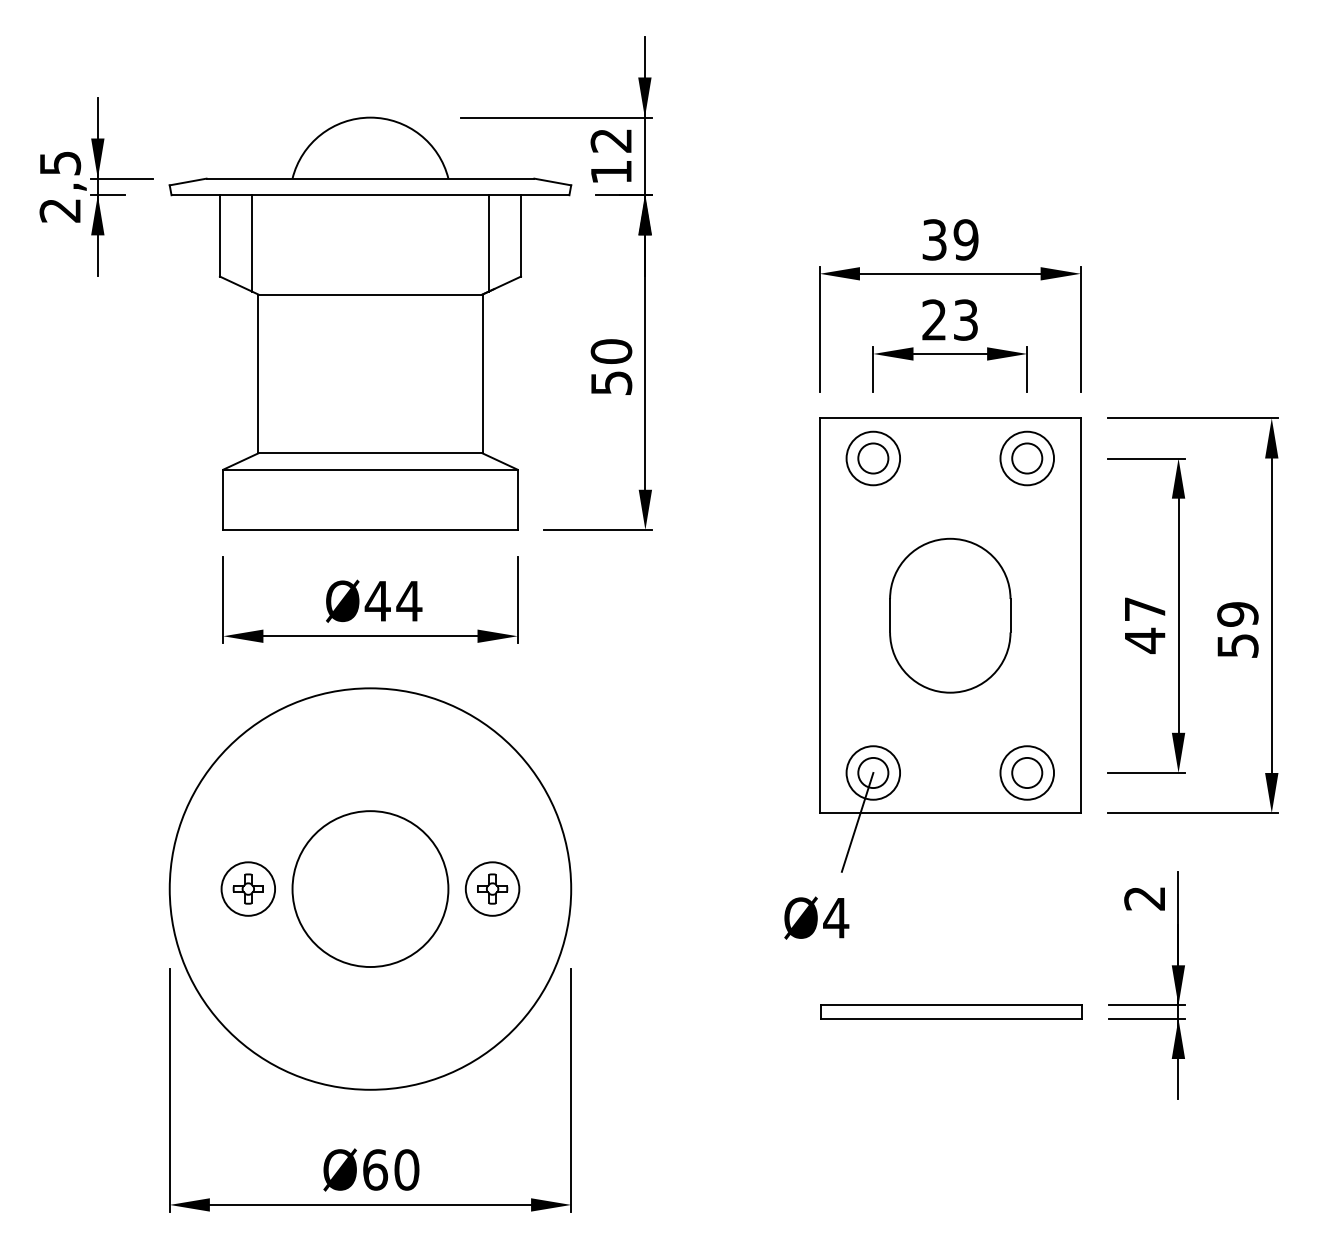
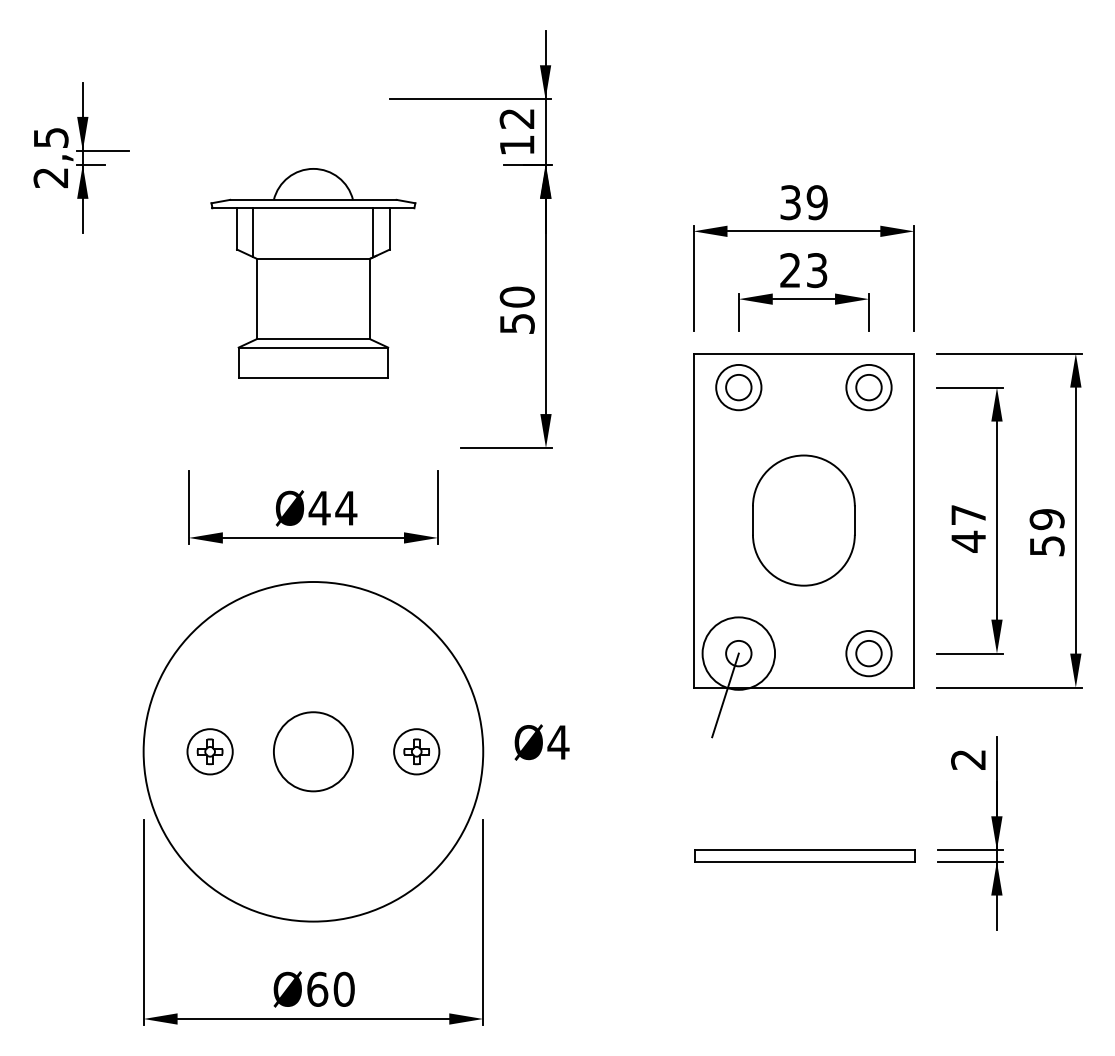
part: (370, 323) -> (313, 273), size x0.6
circle: (873, 772) -> (738, 653), size x1.6
circle: (370, 889) -> (313, 752), size x0.6
text: (816, 917) -> (541, 742), moved

